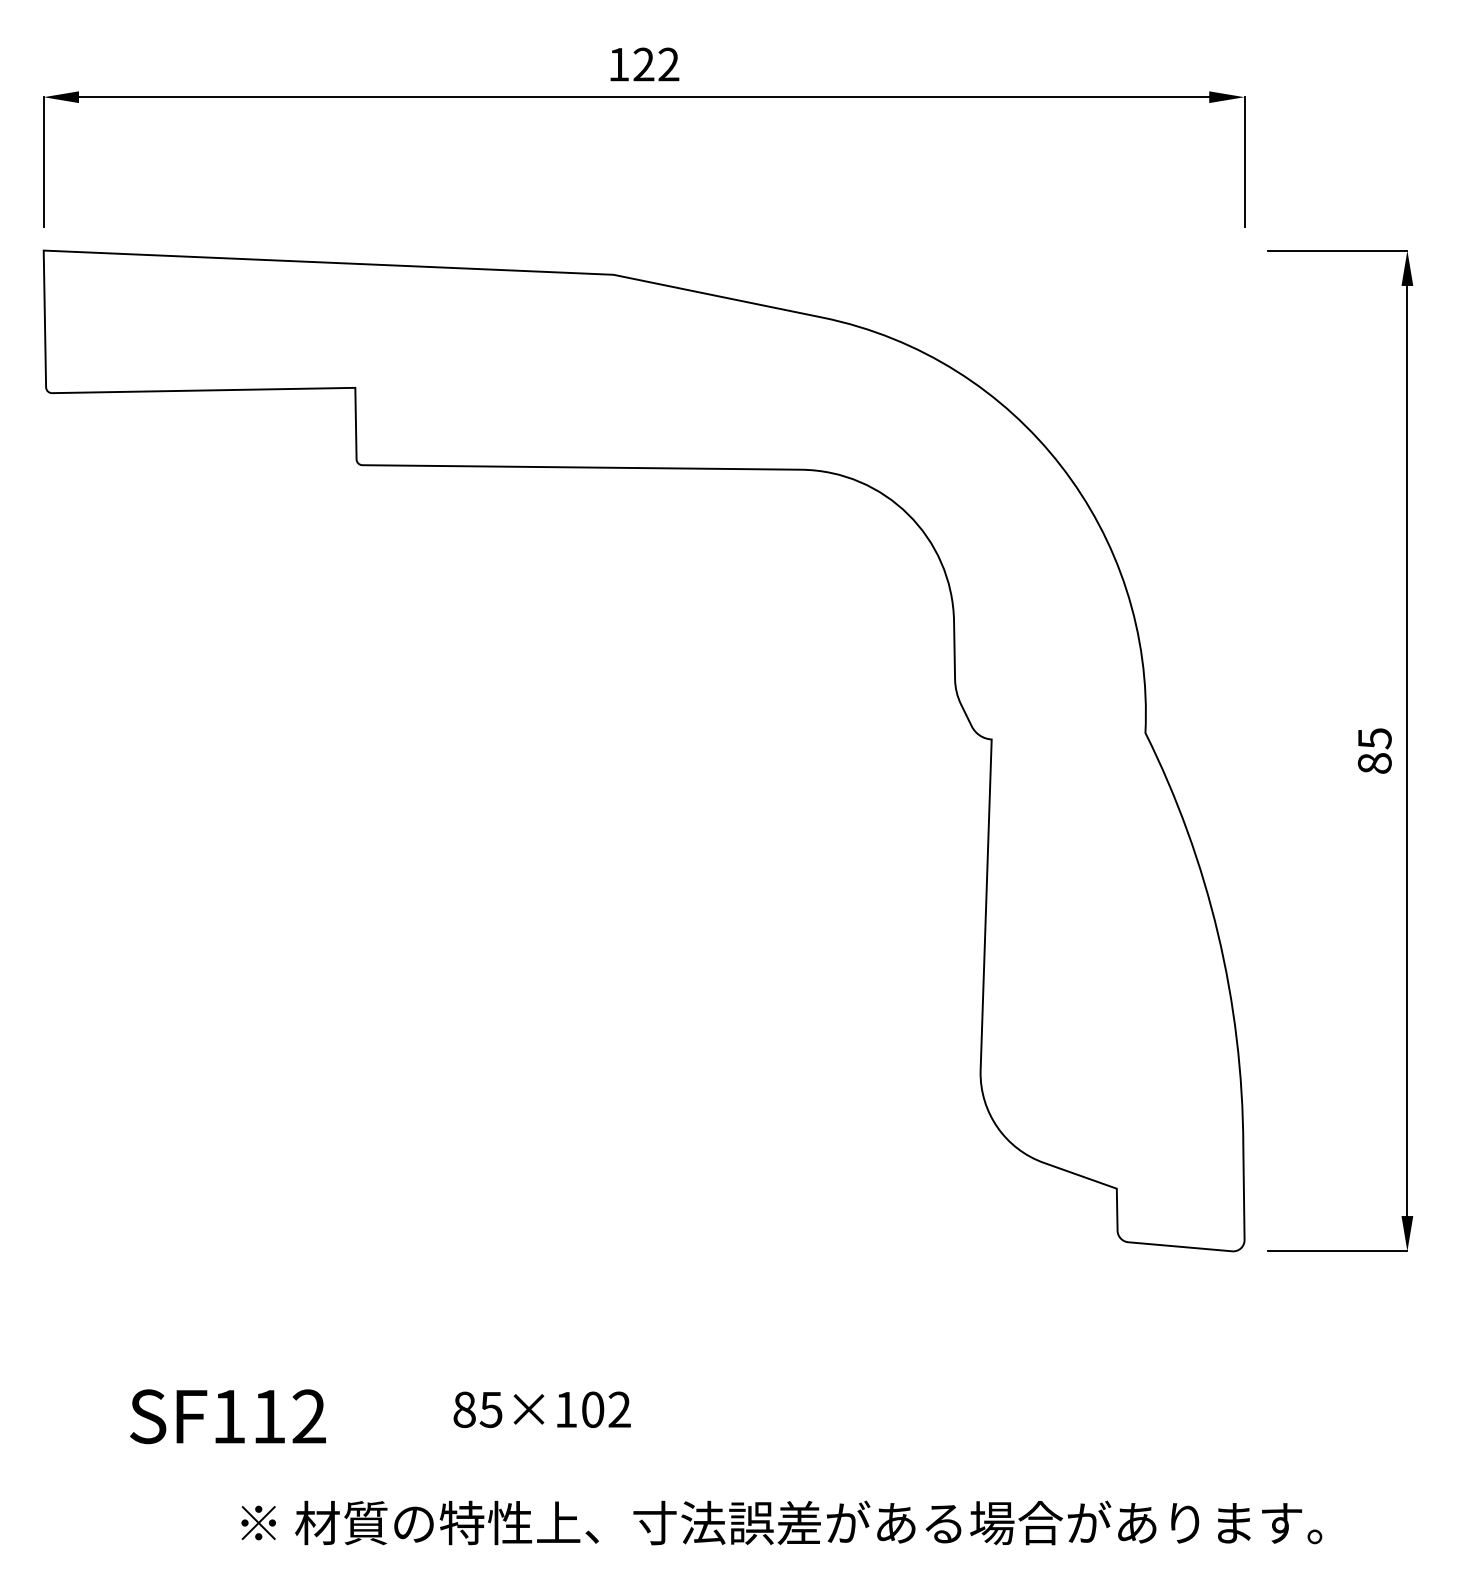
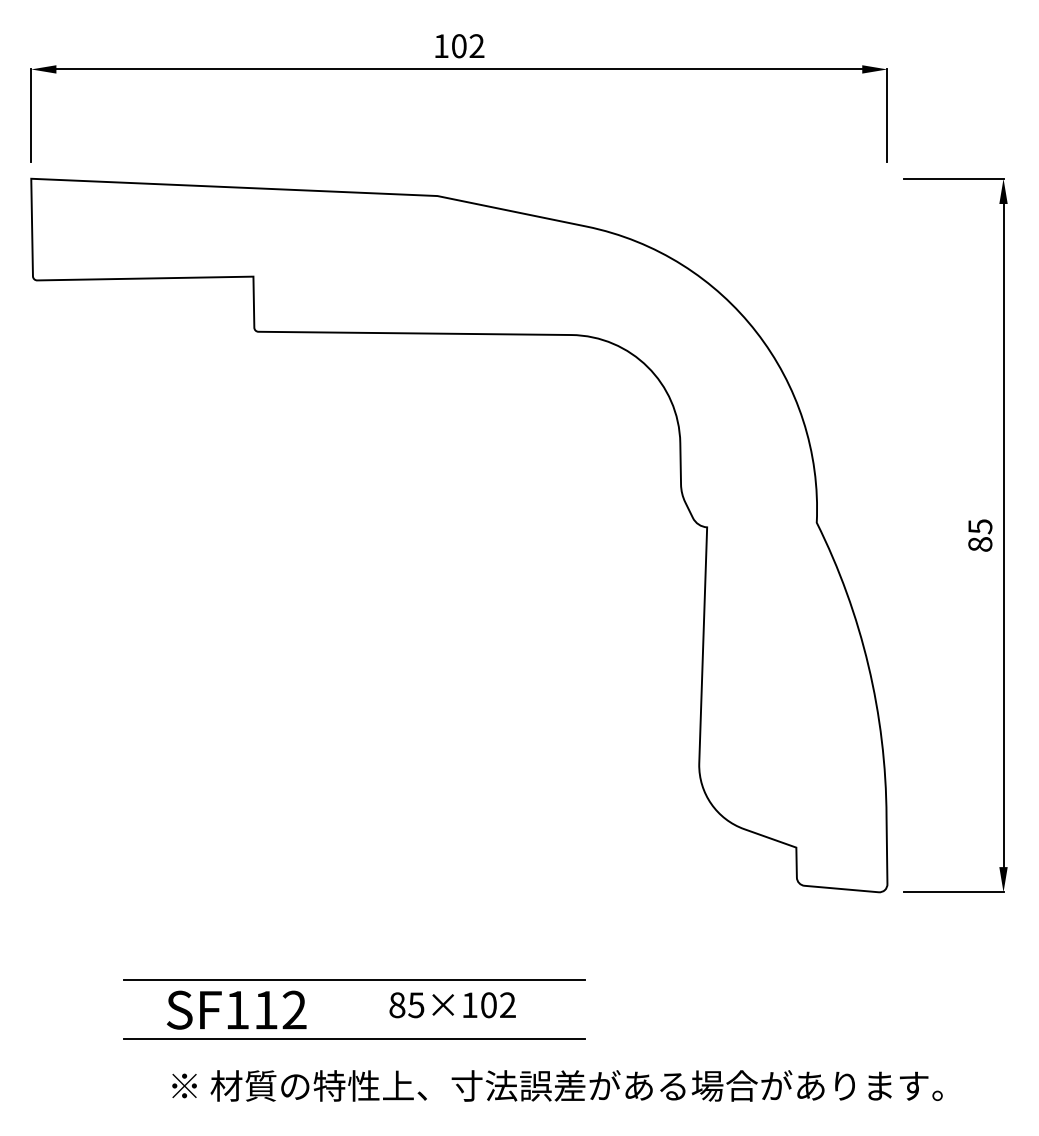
text: (642, 65) -> (458, 46), 122 -> 102
line: (497, 1375) -> (354, 980), added
text: (541, 1410) -> (452, 1005), moved
text: (227, 1415) -> (236, 1009), moved
line: (497, 1457) -> (354, 1039), added

